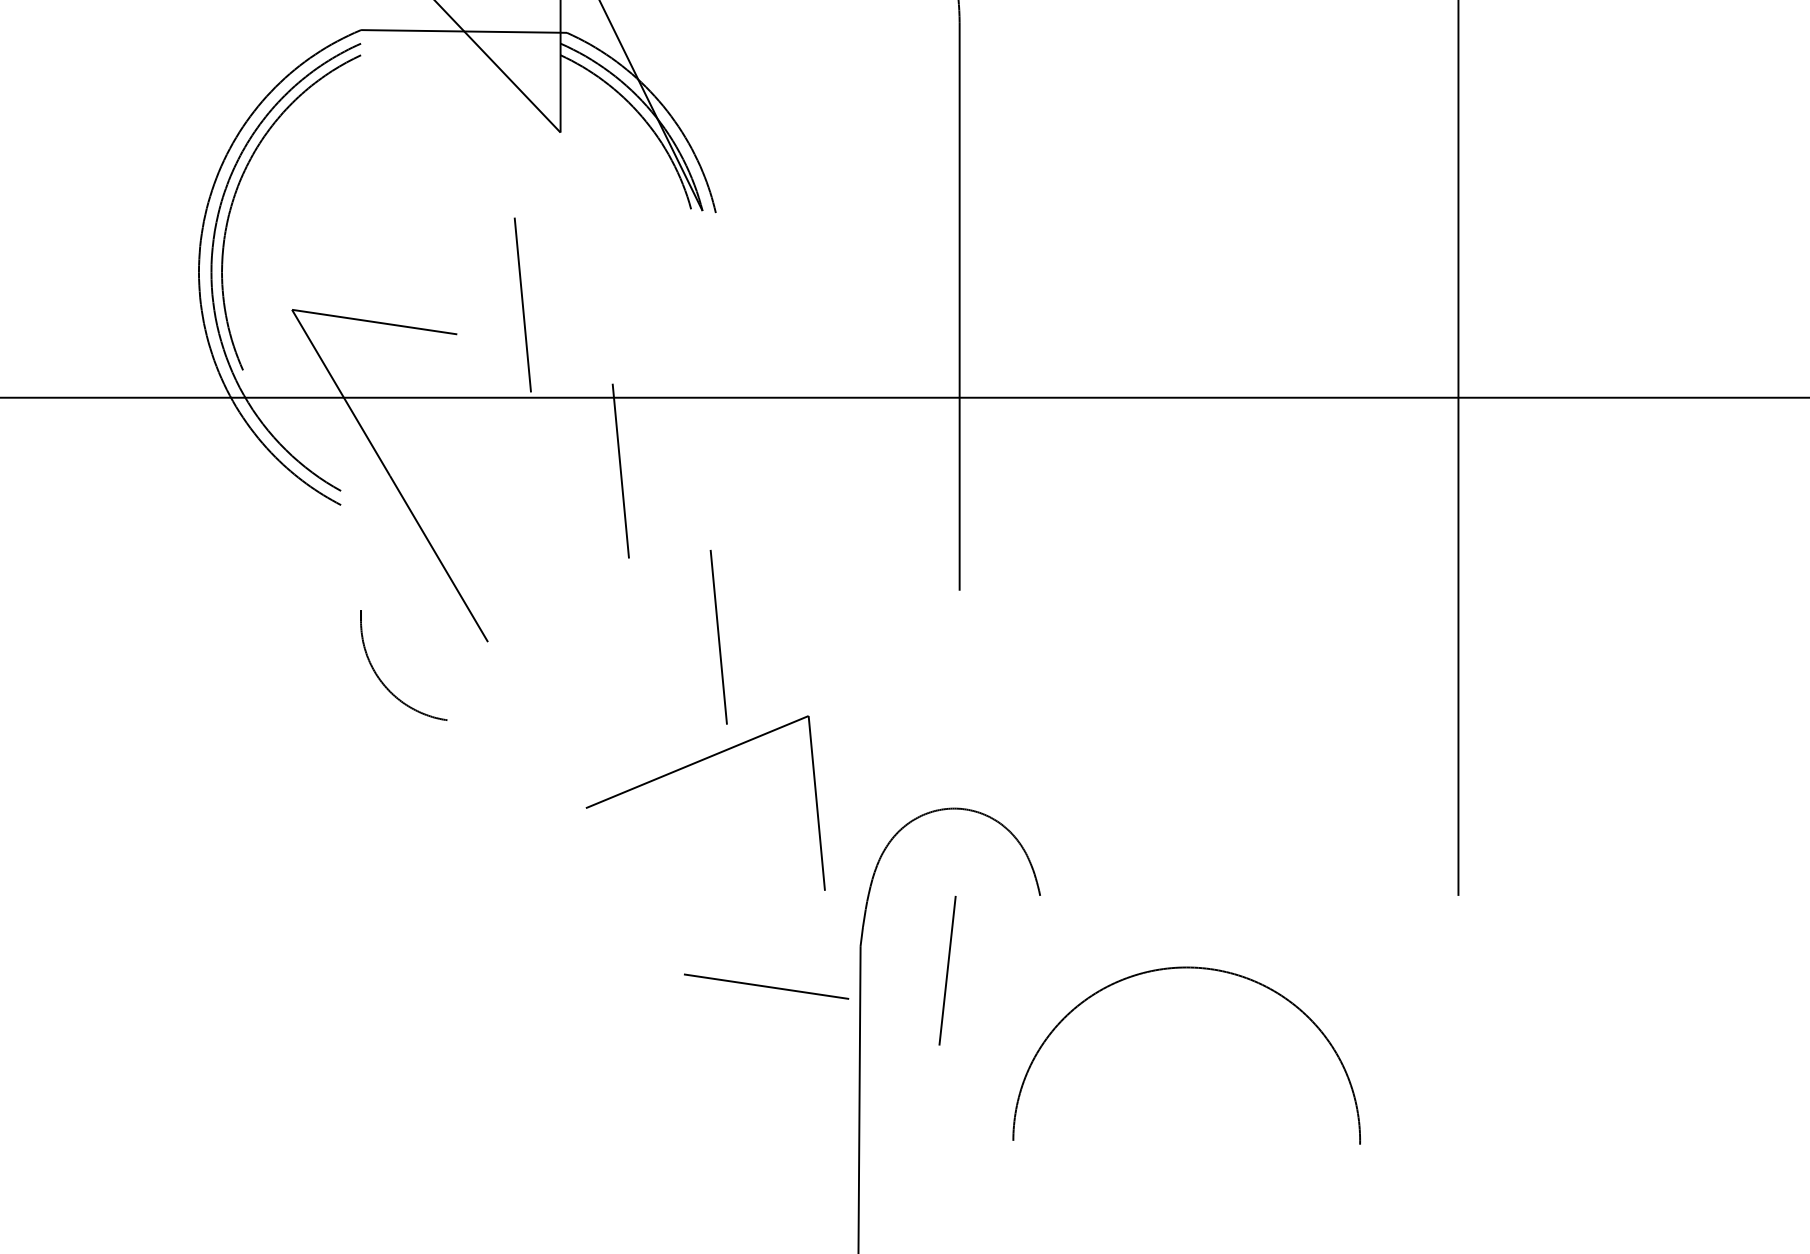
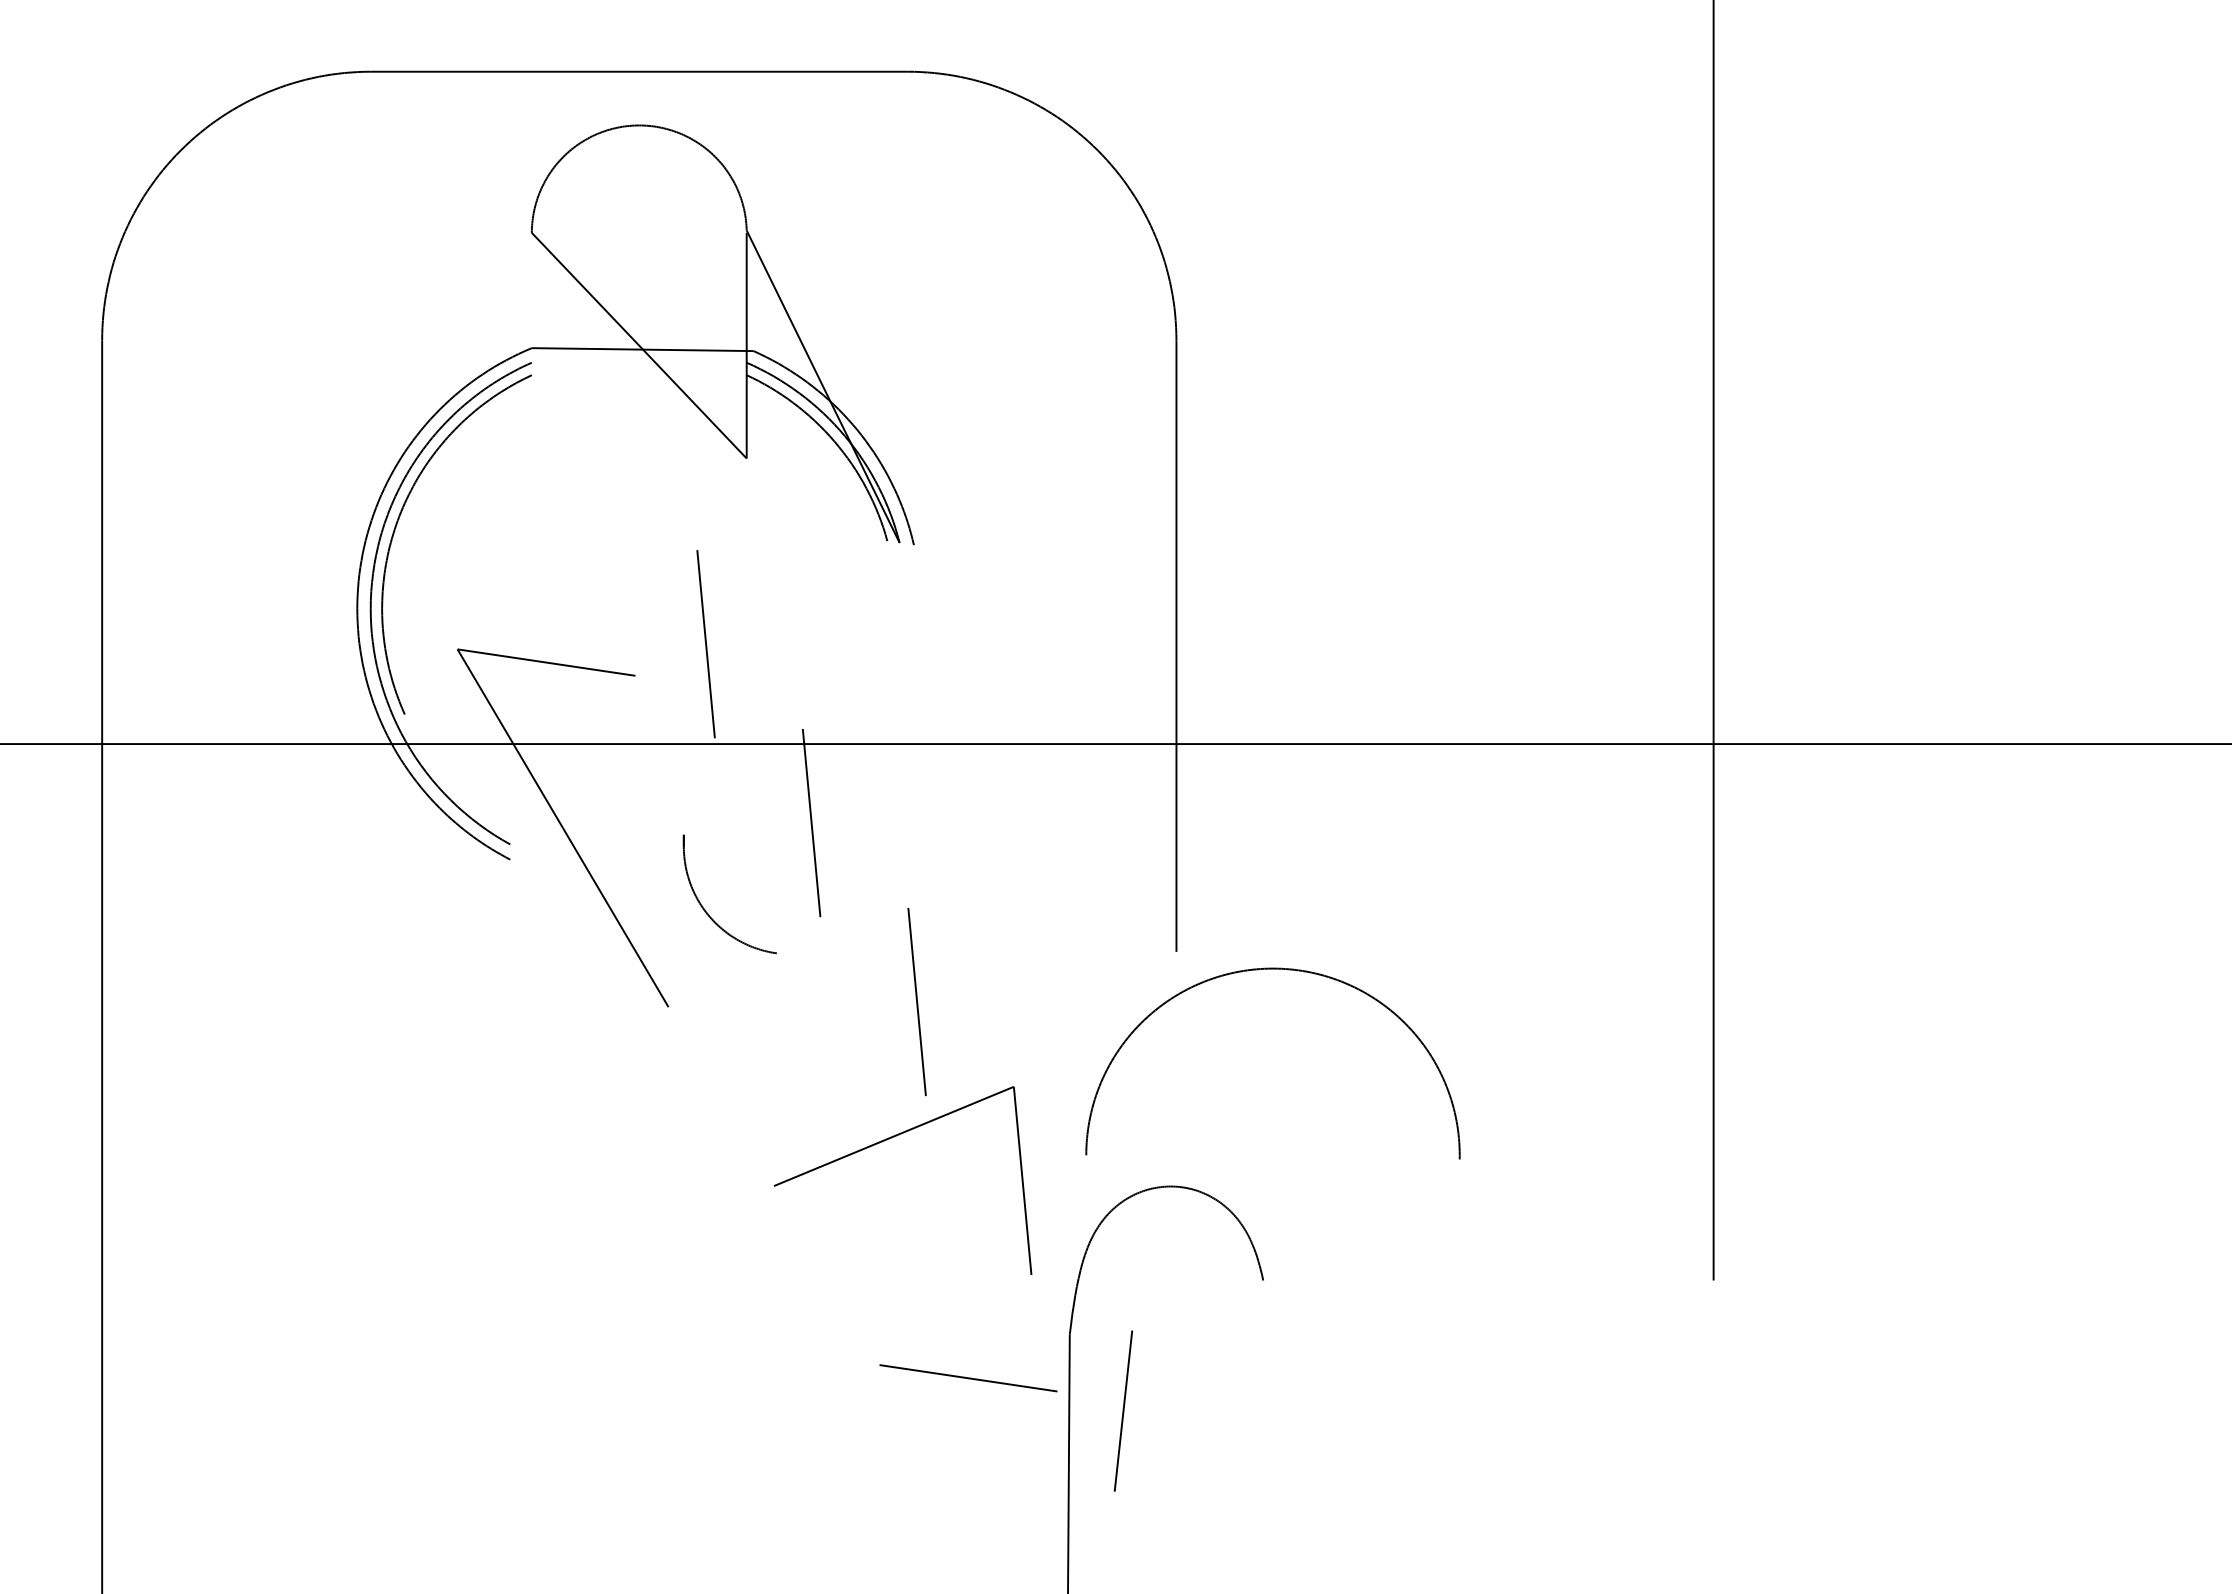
part: (384, 684) -> (709, 914), moved
part: (1186, 968) -> (1272, 969), moved
line: (947, 970) -> (1123, 1410), moved

